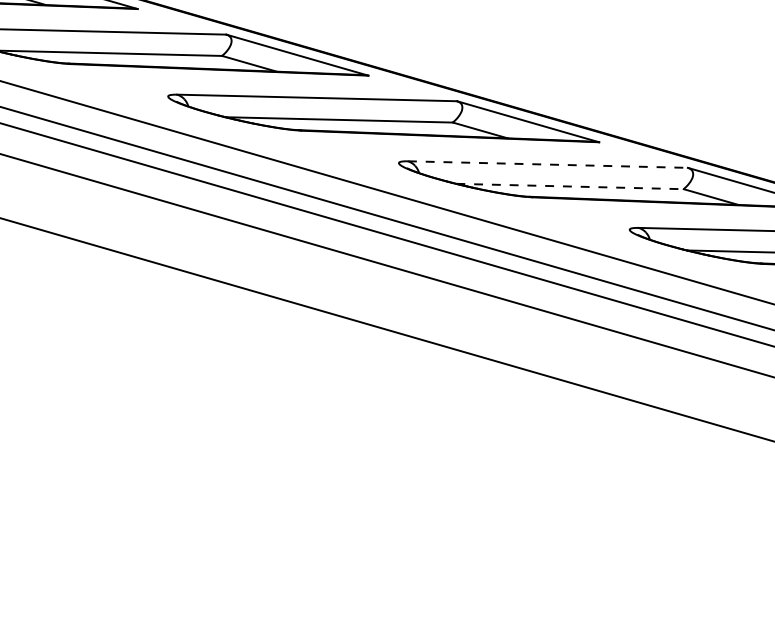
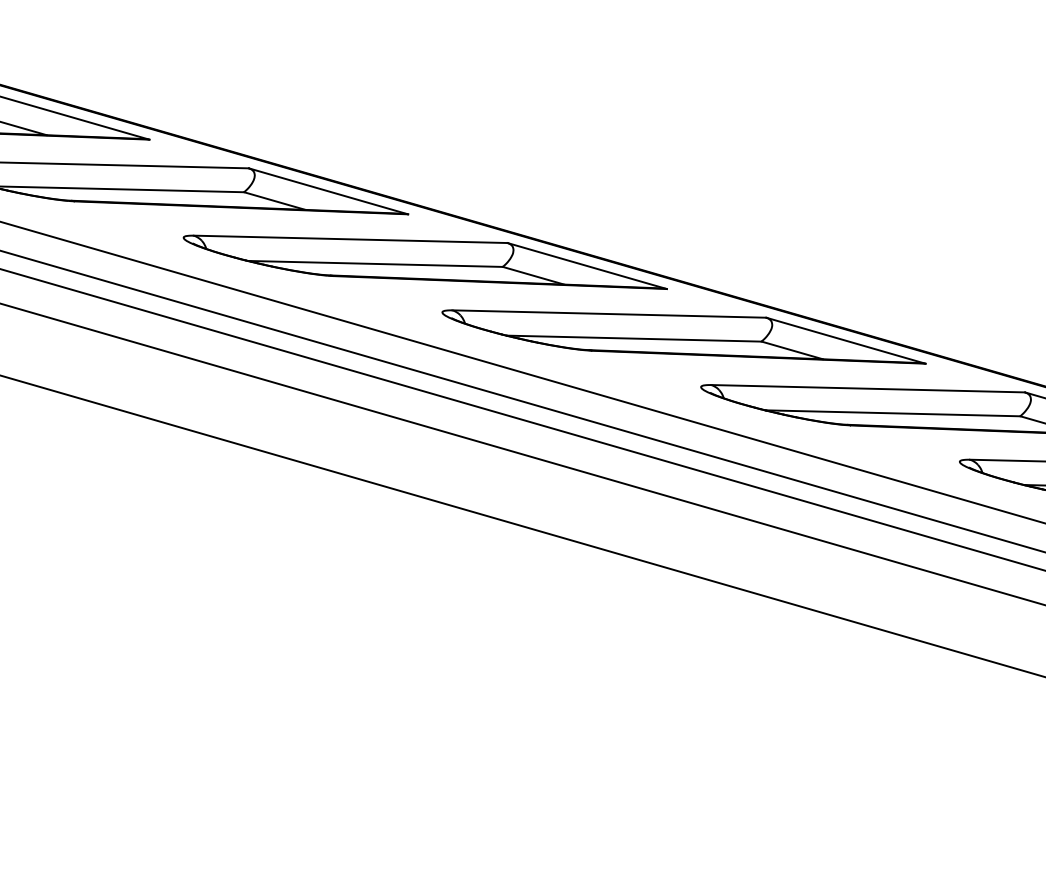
line: (548, 164) -> (609, 314), dashed -> solid
line: (570, 186) -> (634, 338), dashed -> solid

